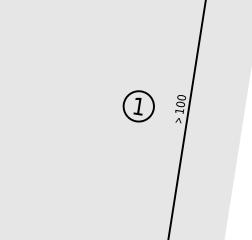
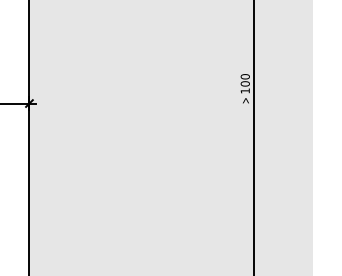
part: (138, 106) -> (202, 92), removed

